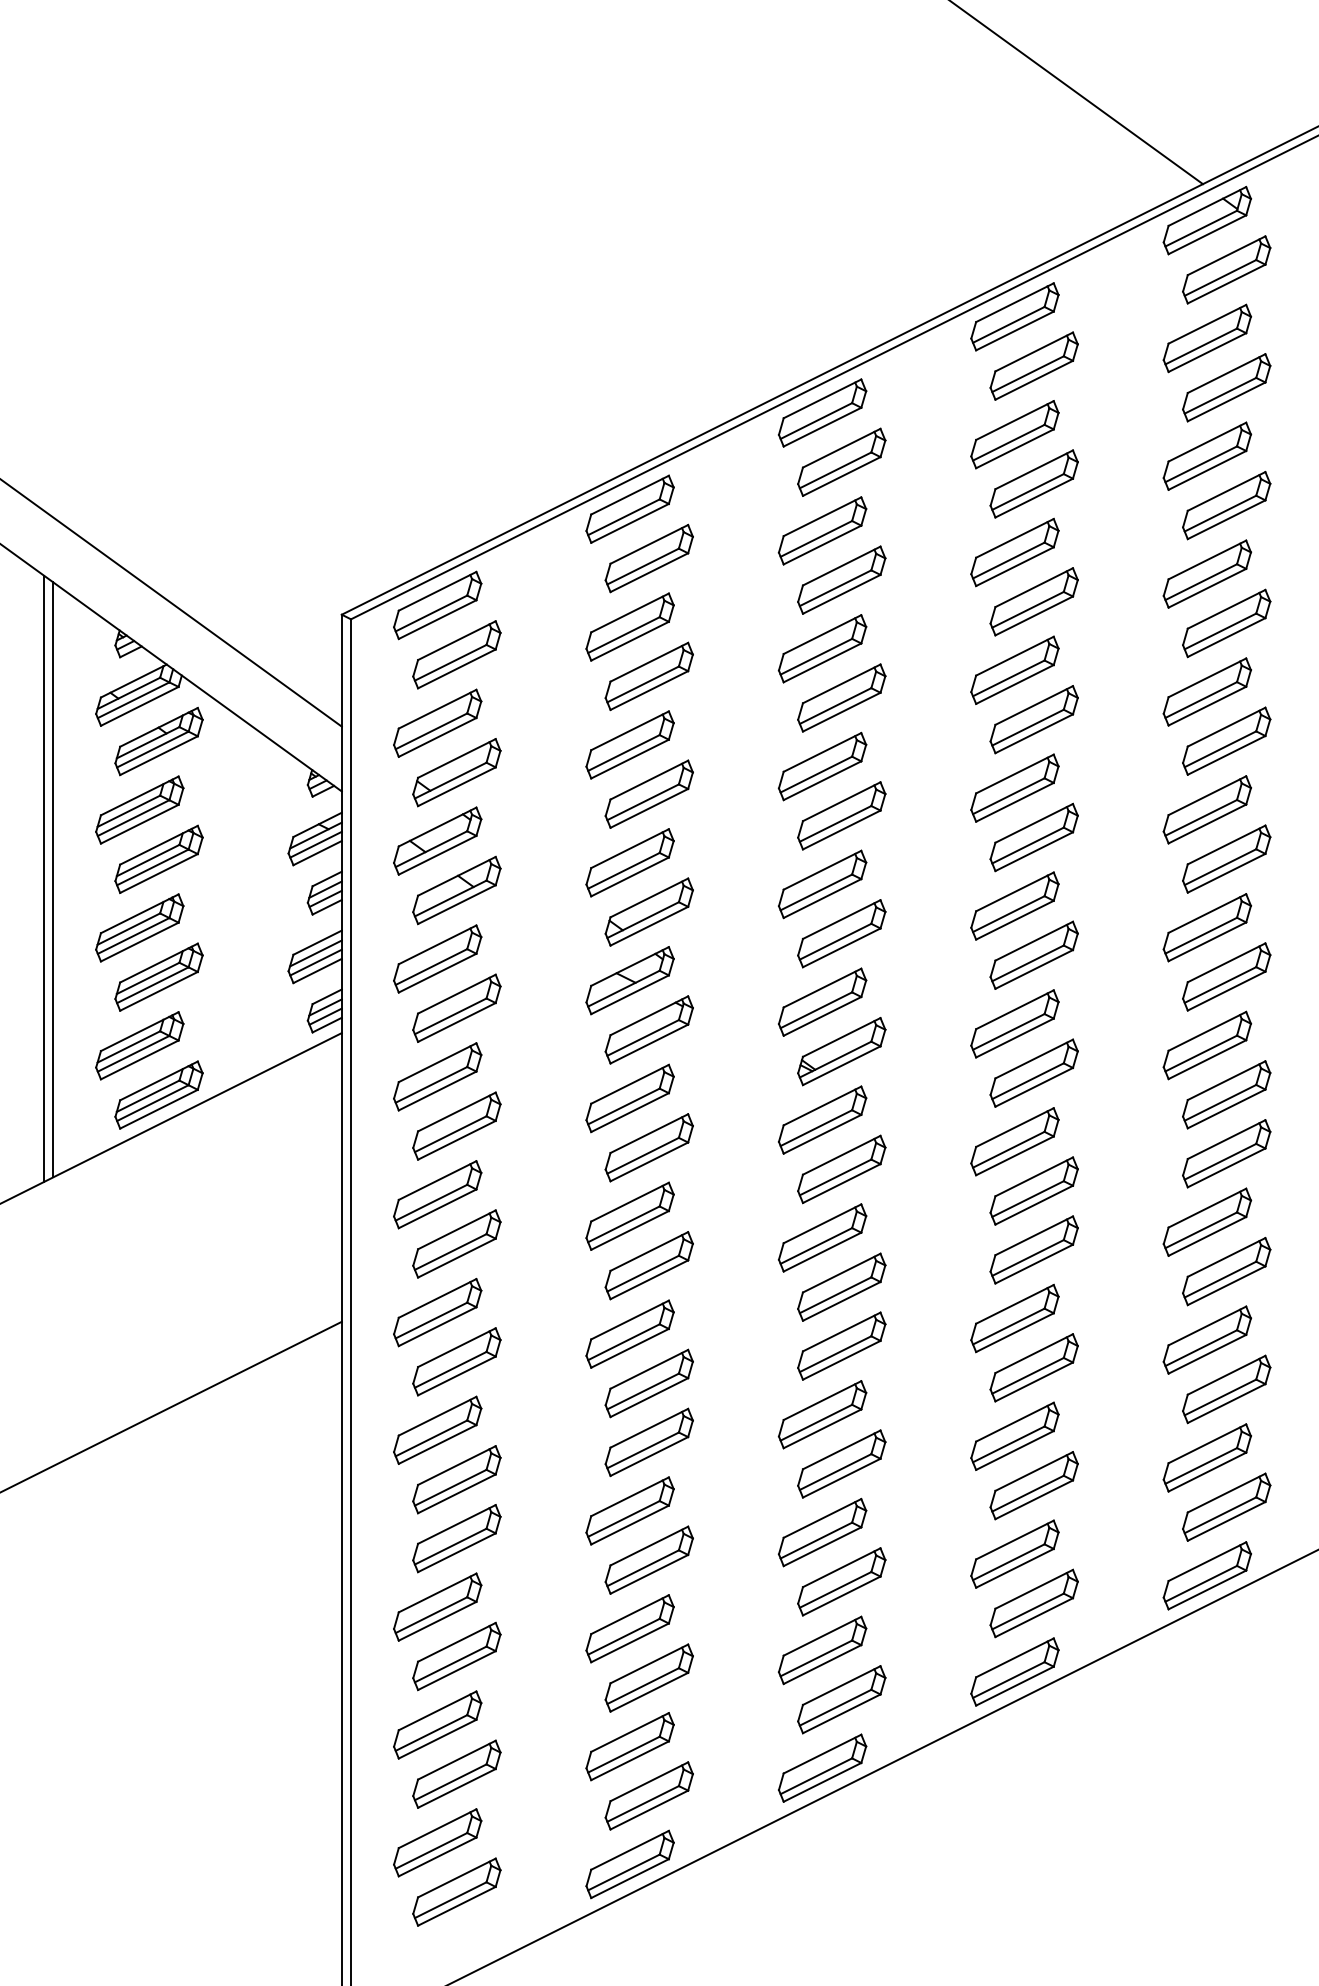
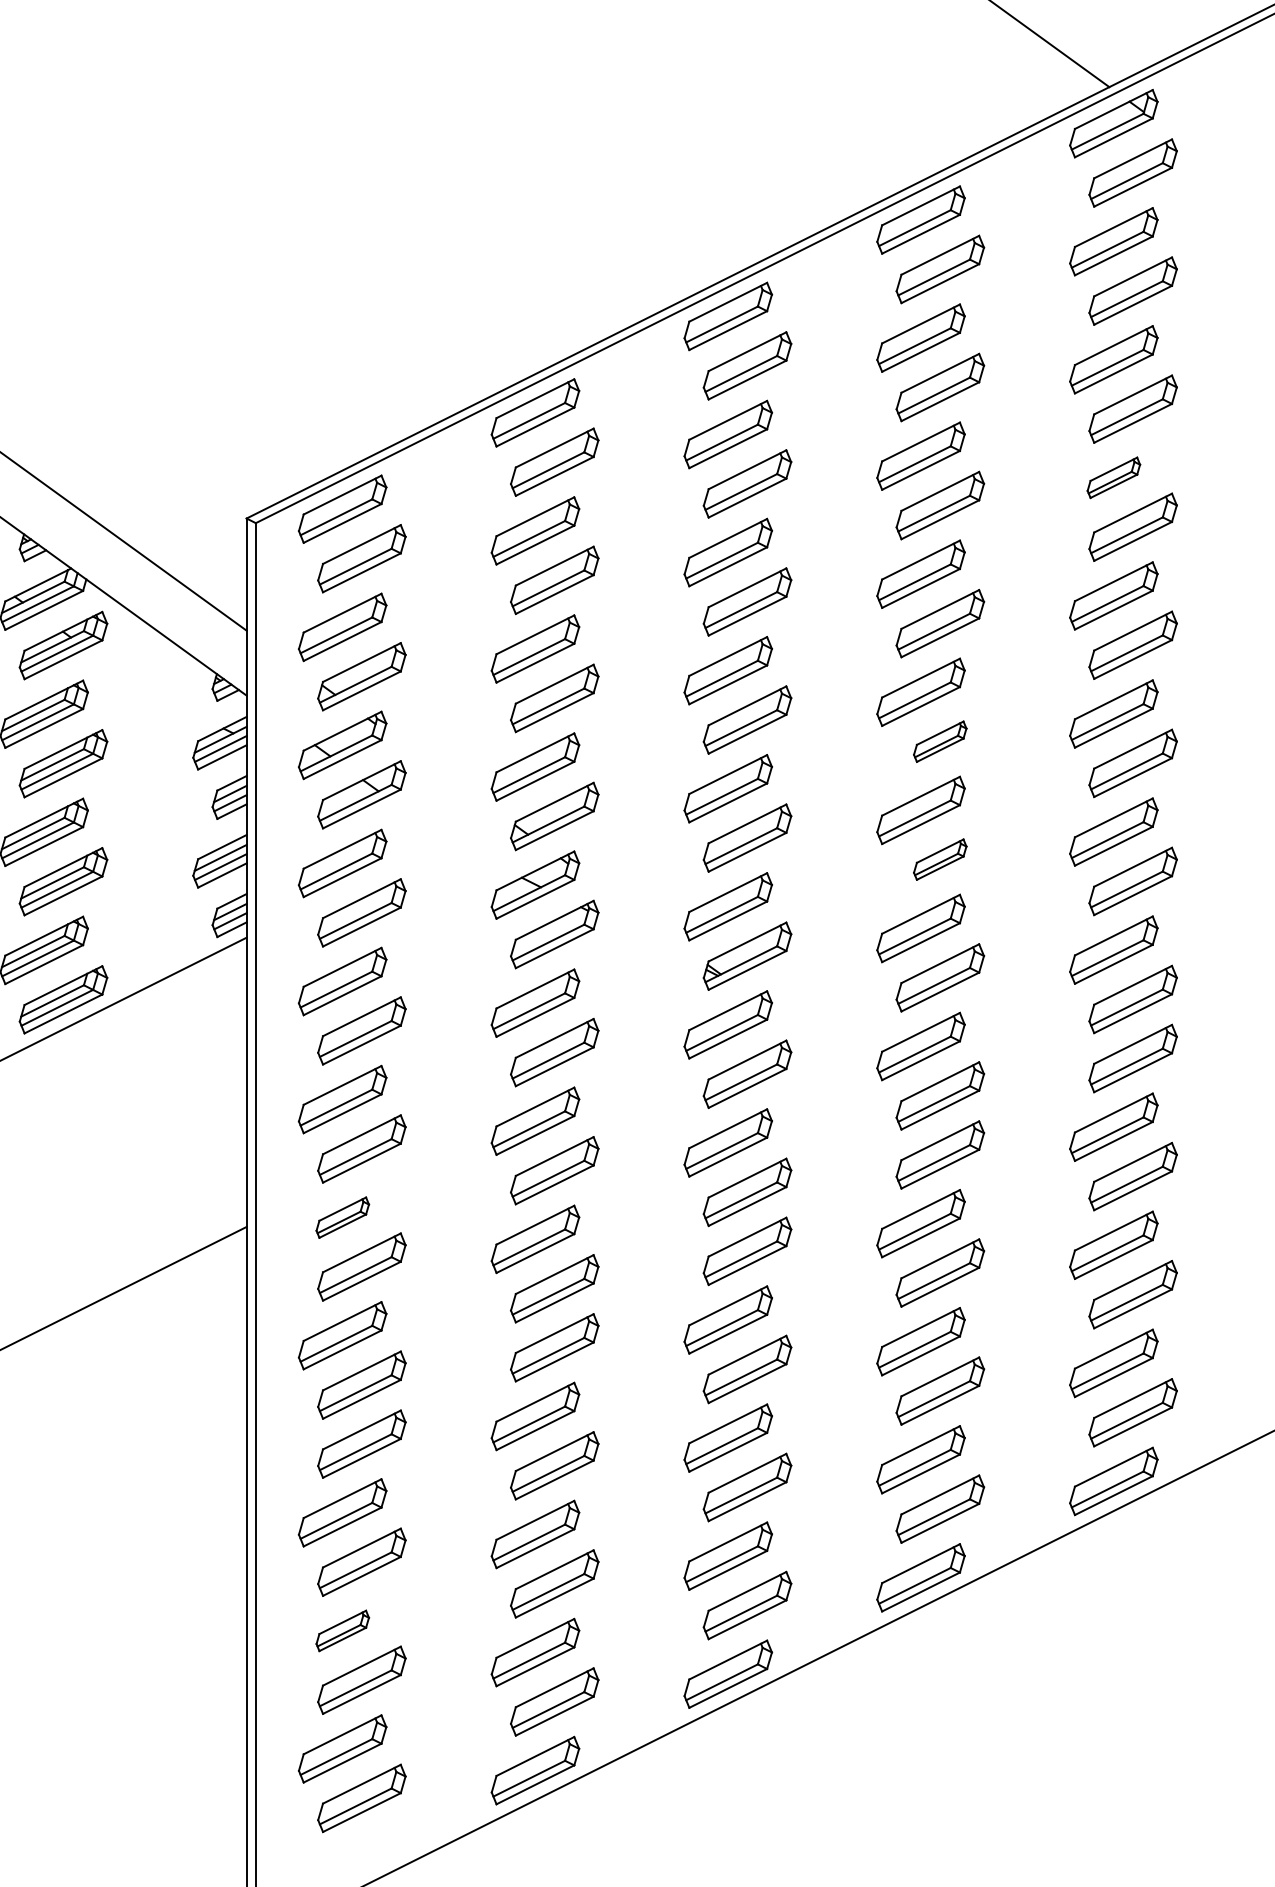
part: (1207, 573) -> (1113, 477), size x0.6
part: (1033, 837) -> (939, 741), size x0.6
part: (1033, 954) -> (939, 858), size x0.6
part: (437, 1312) -> (342, 1217), size x0.6
part: (437, 1724) -> (342, 1630), size x0.6

